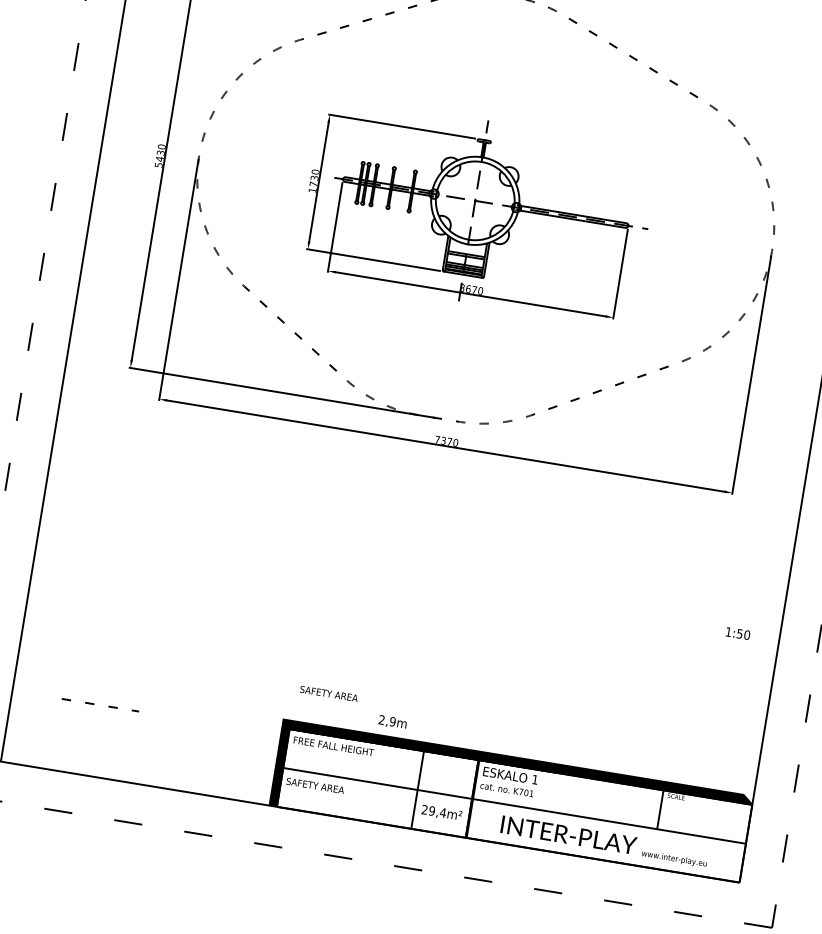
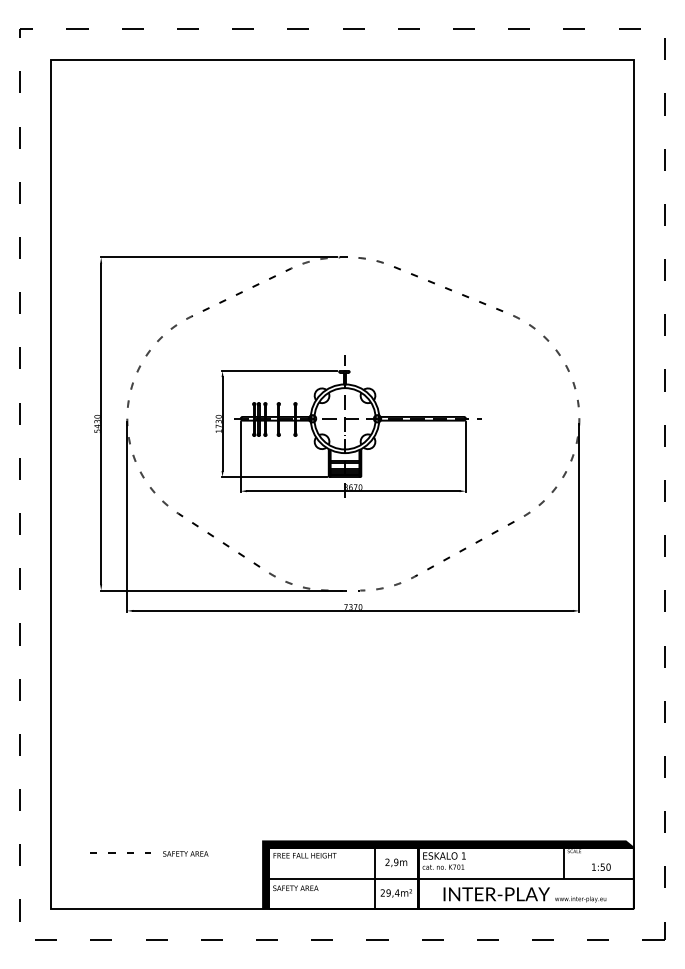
text: (738, 632) -> (601, 866), moved
text: (328, 693) -> (185, 853), moved
text: (393, 722) -> (396, 862), moved

